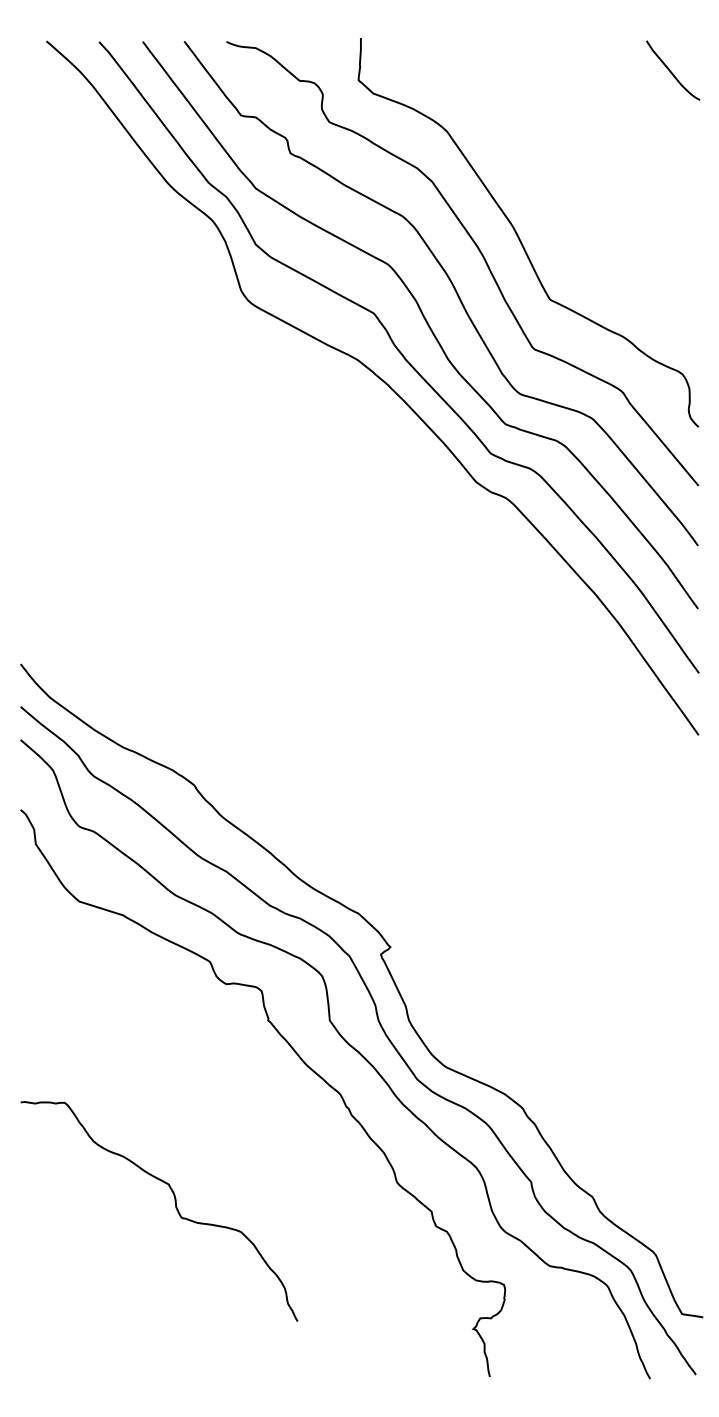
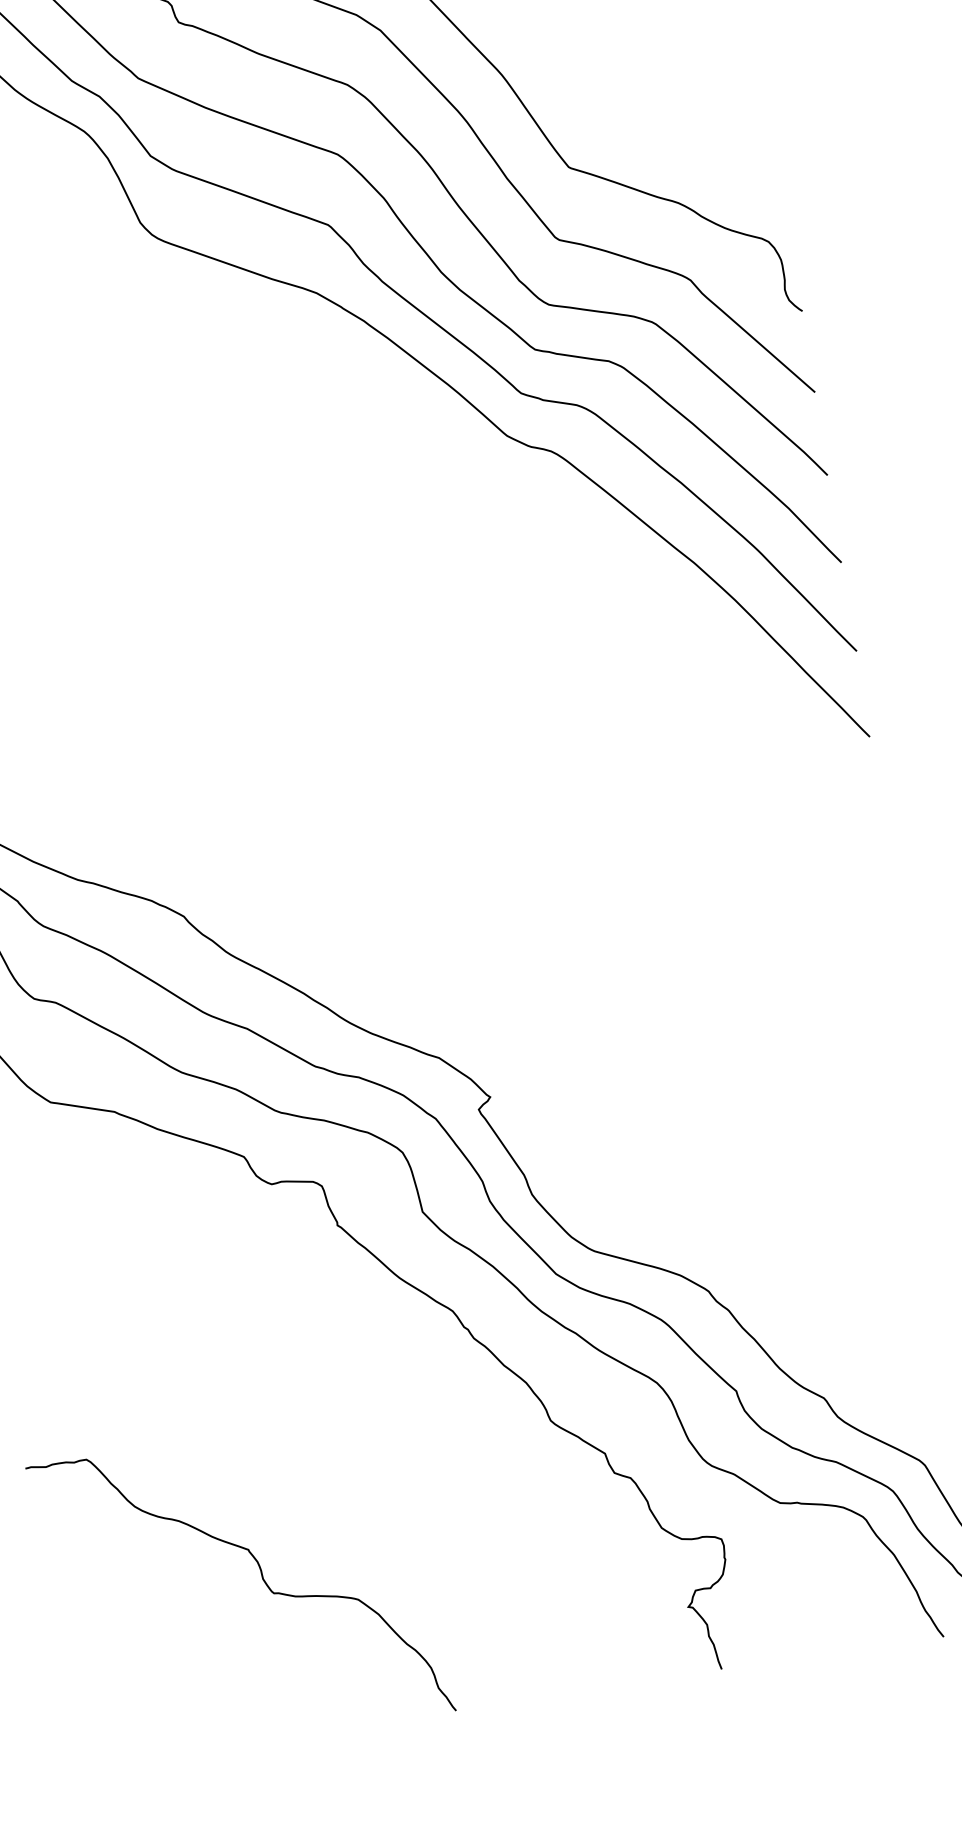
curve: (175, 1208) -> (262, 1581), moved

